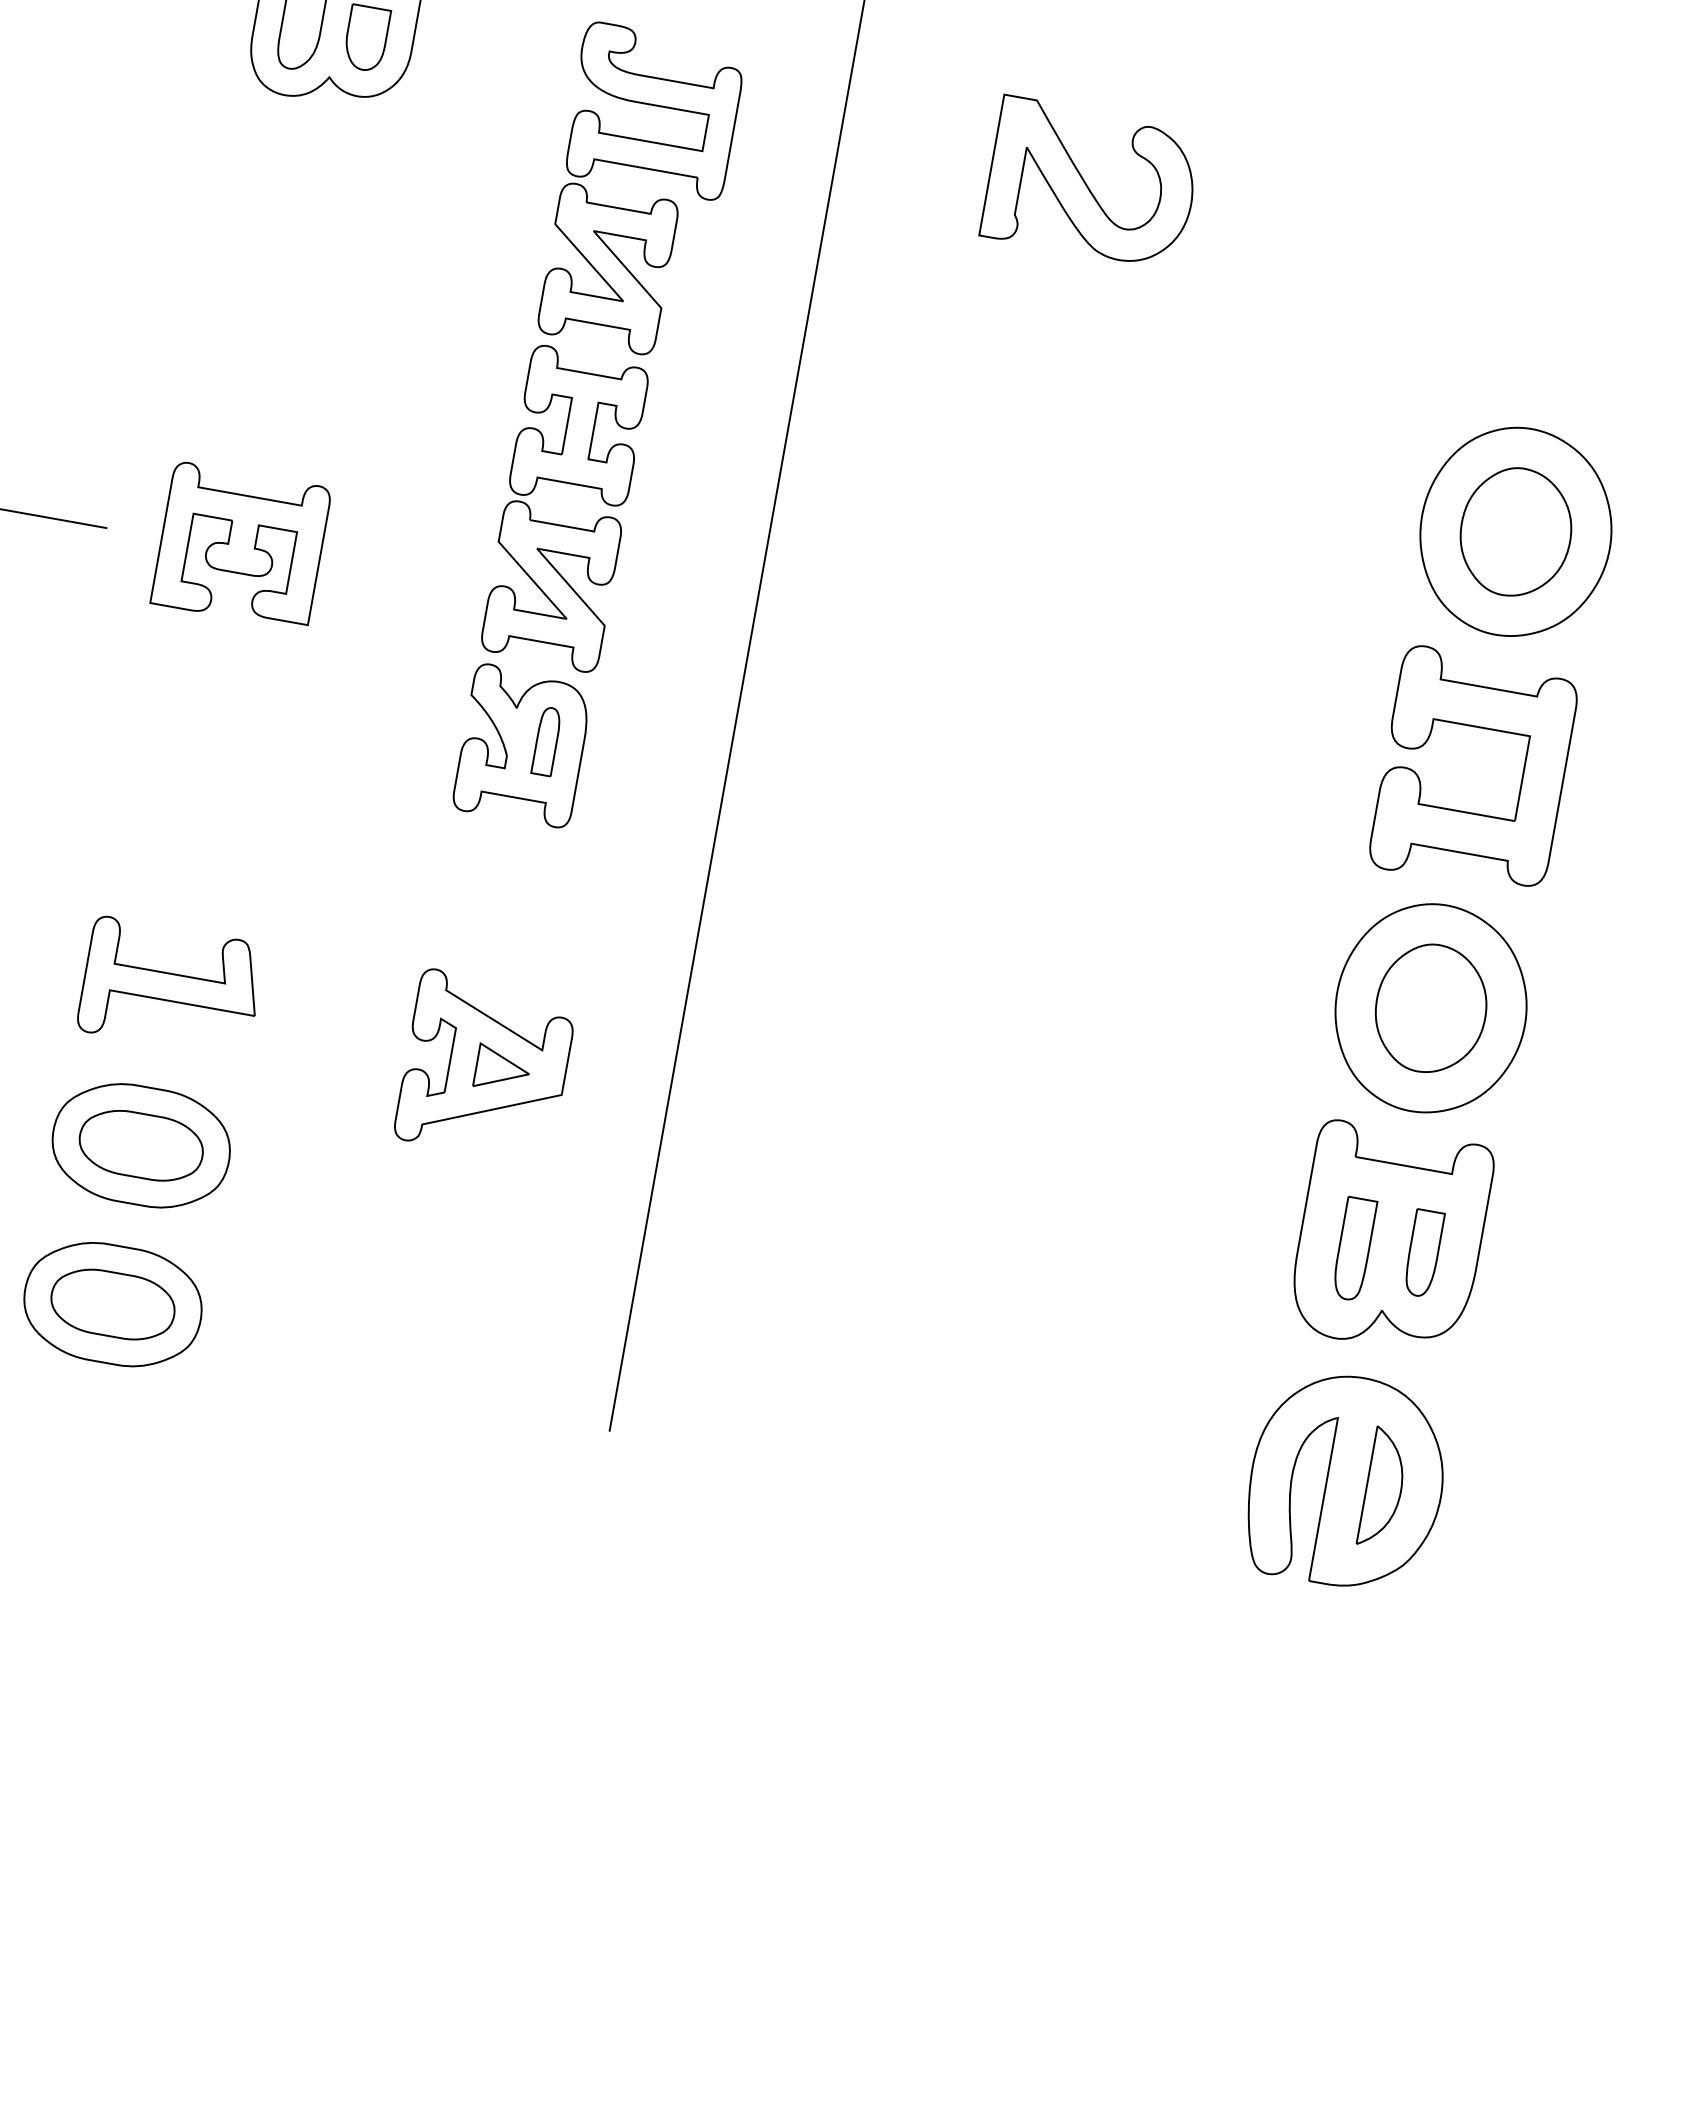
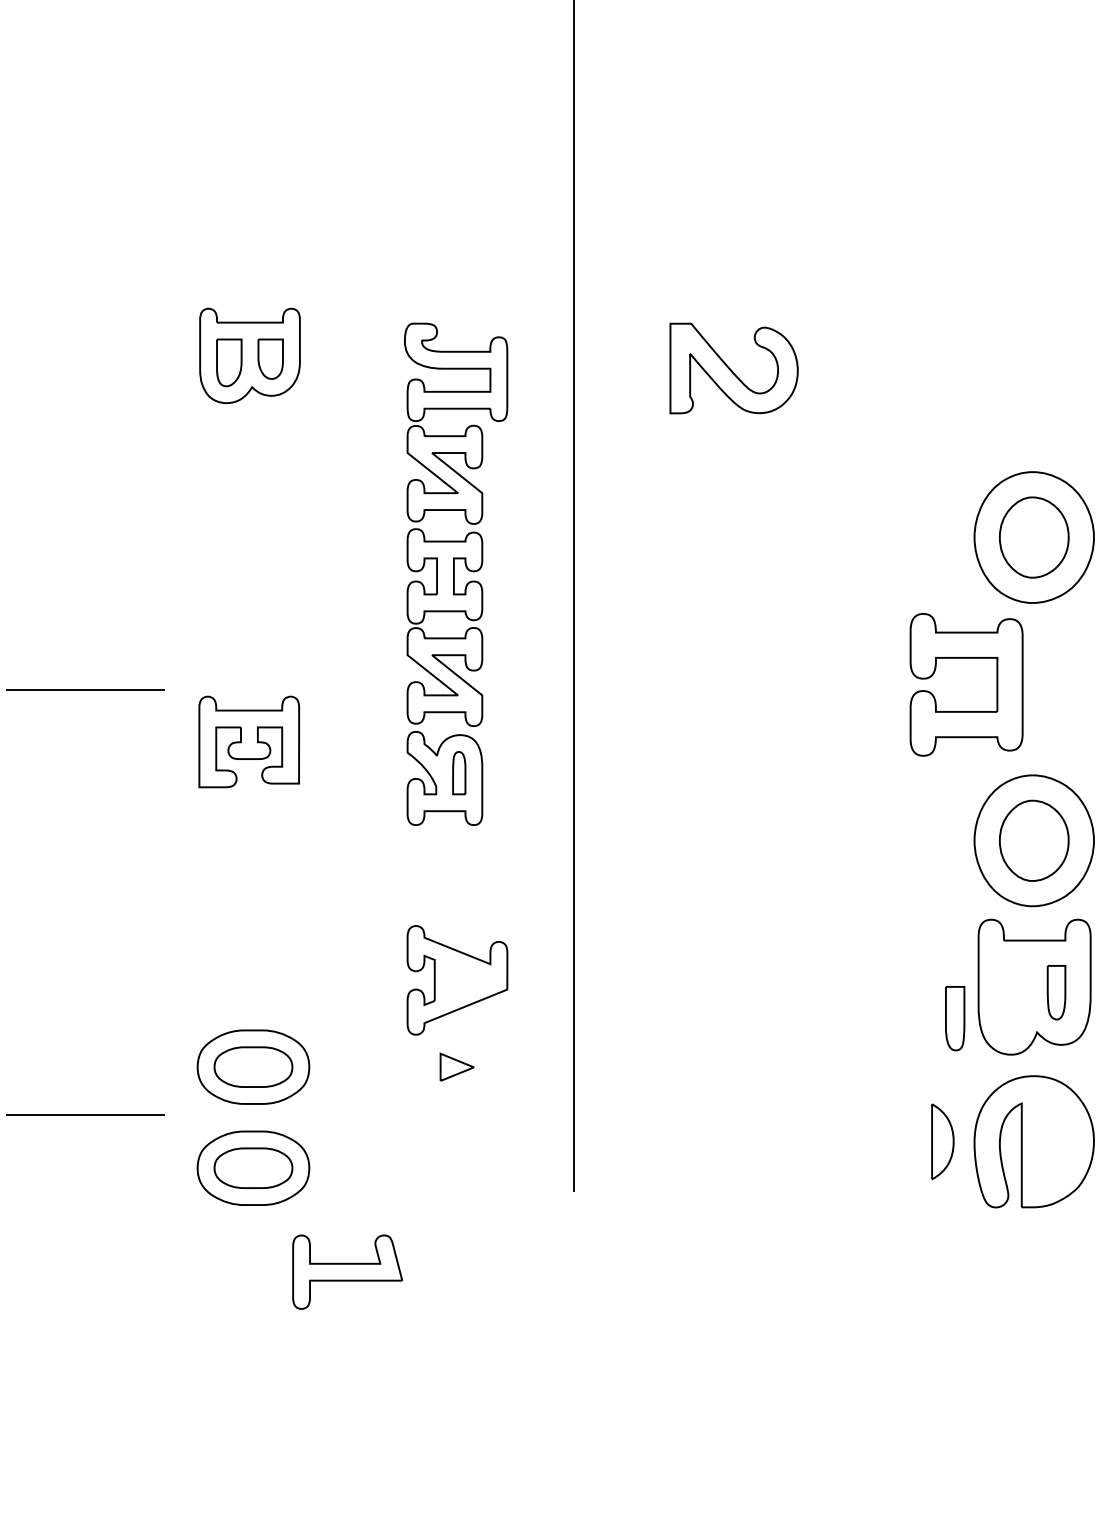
part: (241, 545) -> (249, 741), moved
part: (1481, 728) -> (966, 658), moved
part: (171, 986) -> (347, 1271), moved
part: (502, 1067) -> (456, 1066), moved
part: (1354, 1249) -> (955, 1018), moved
part: (1383, 1487) -> (942, 1141), moved

